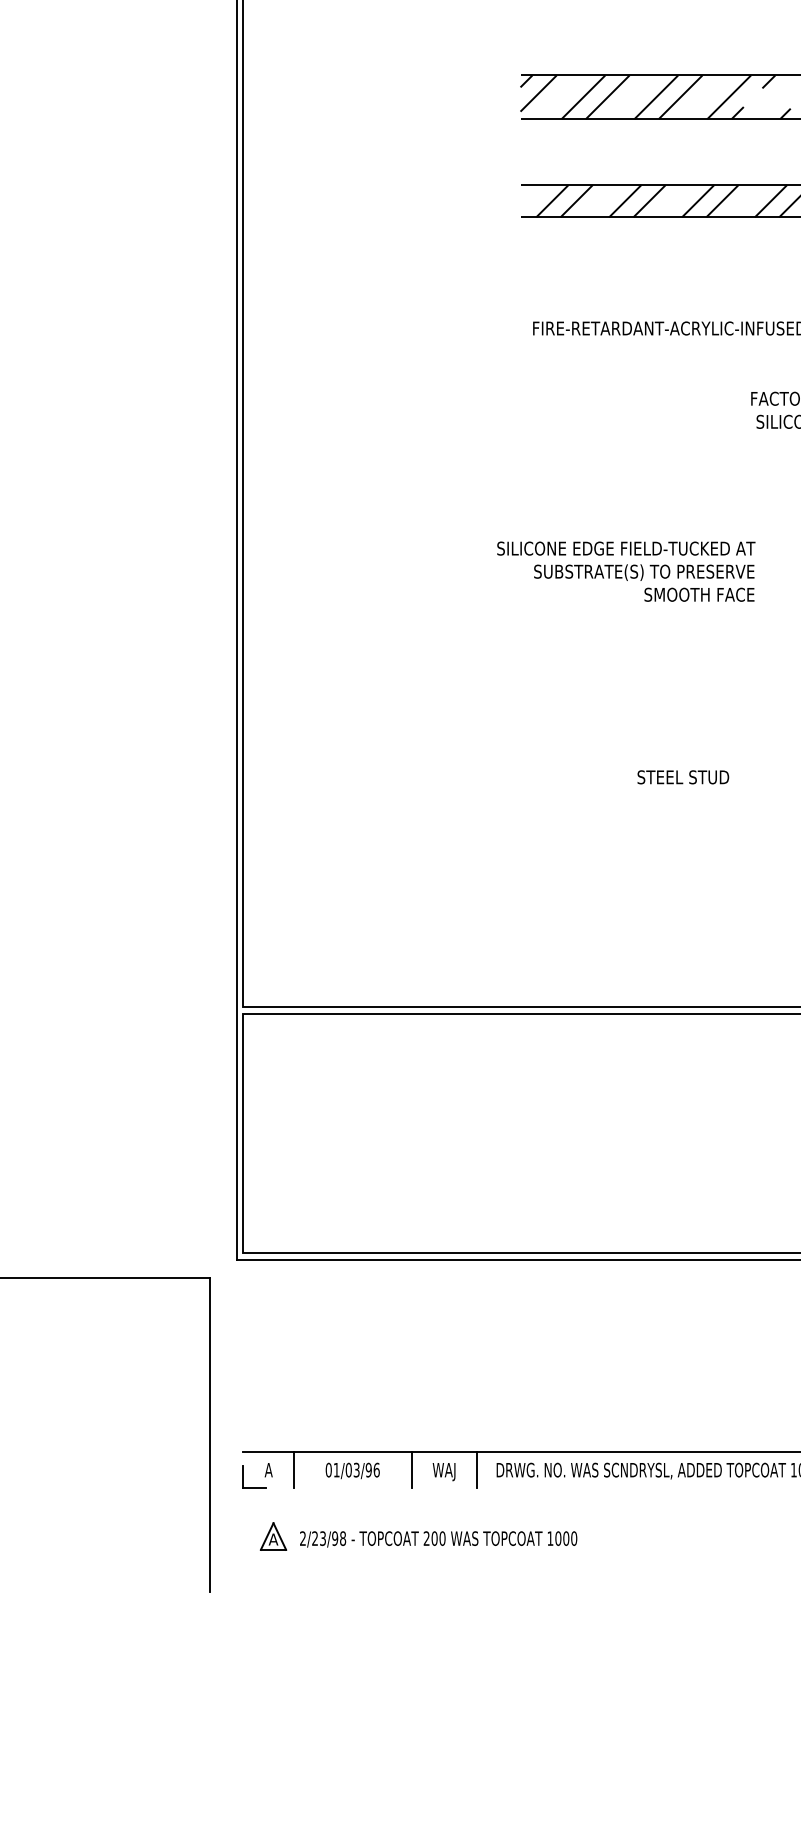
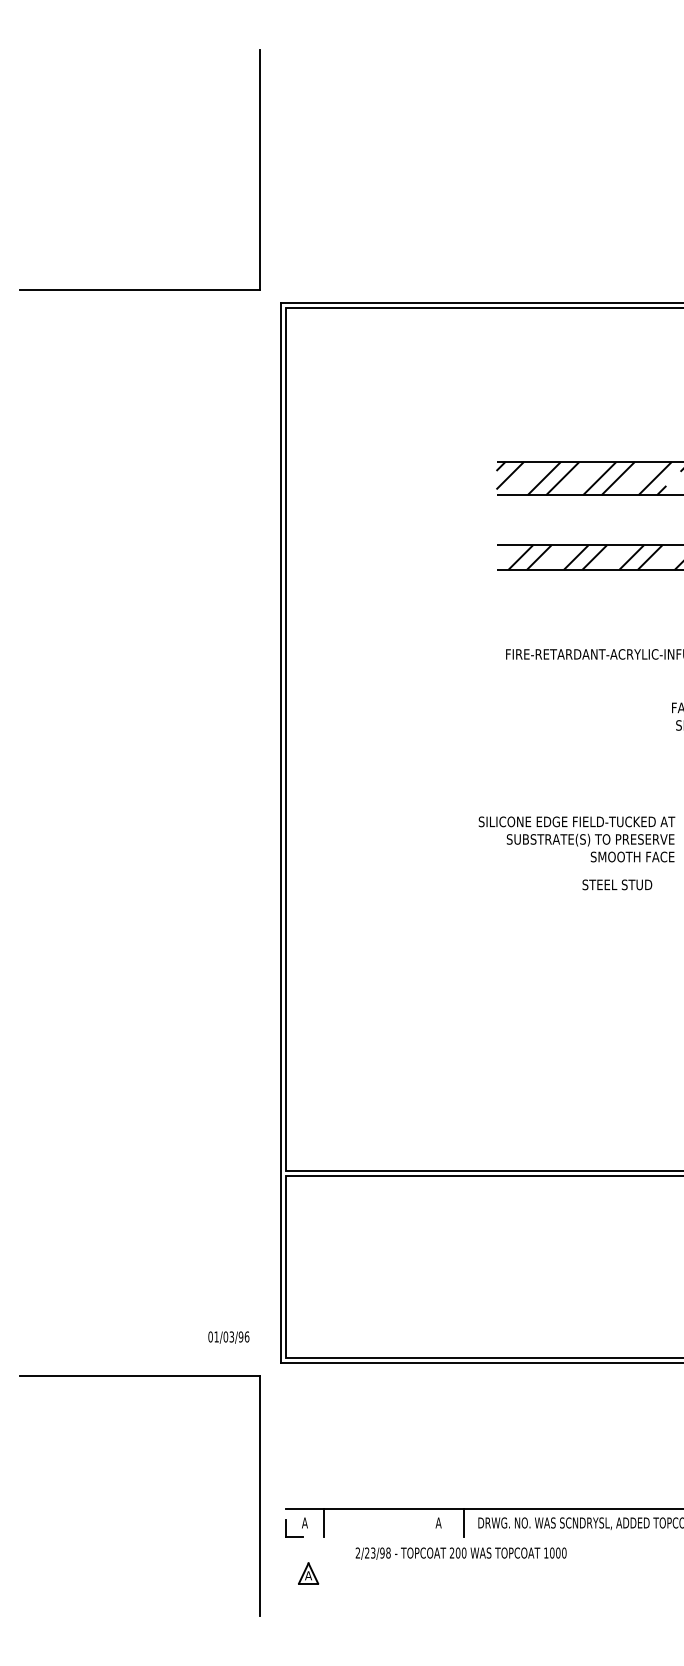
text: (683, 776) -> (617, 884), moved
line: (411, 1469) -> (413, 1522), removed
text: (352, 1470) -> (228, 1337), moved
text: (442, 1472) -> (437, 1524), WAJ -> A
text: (437, 1539) -> (460, 1553), moved

